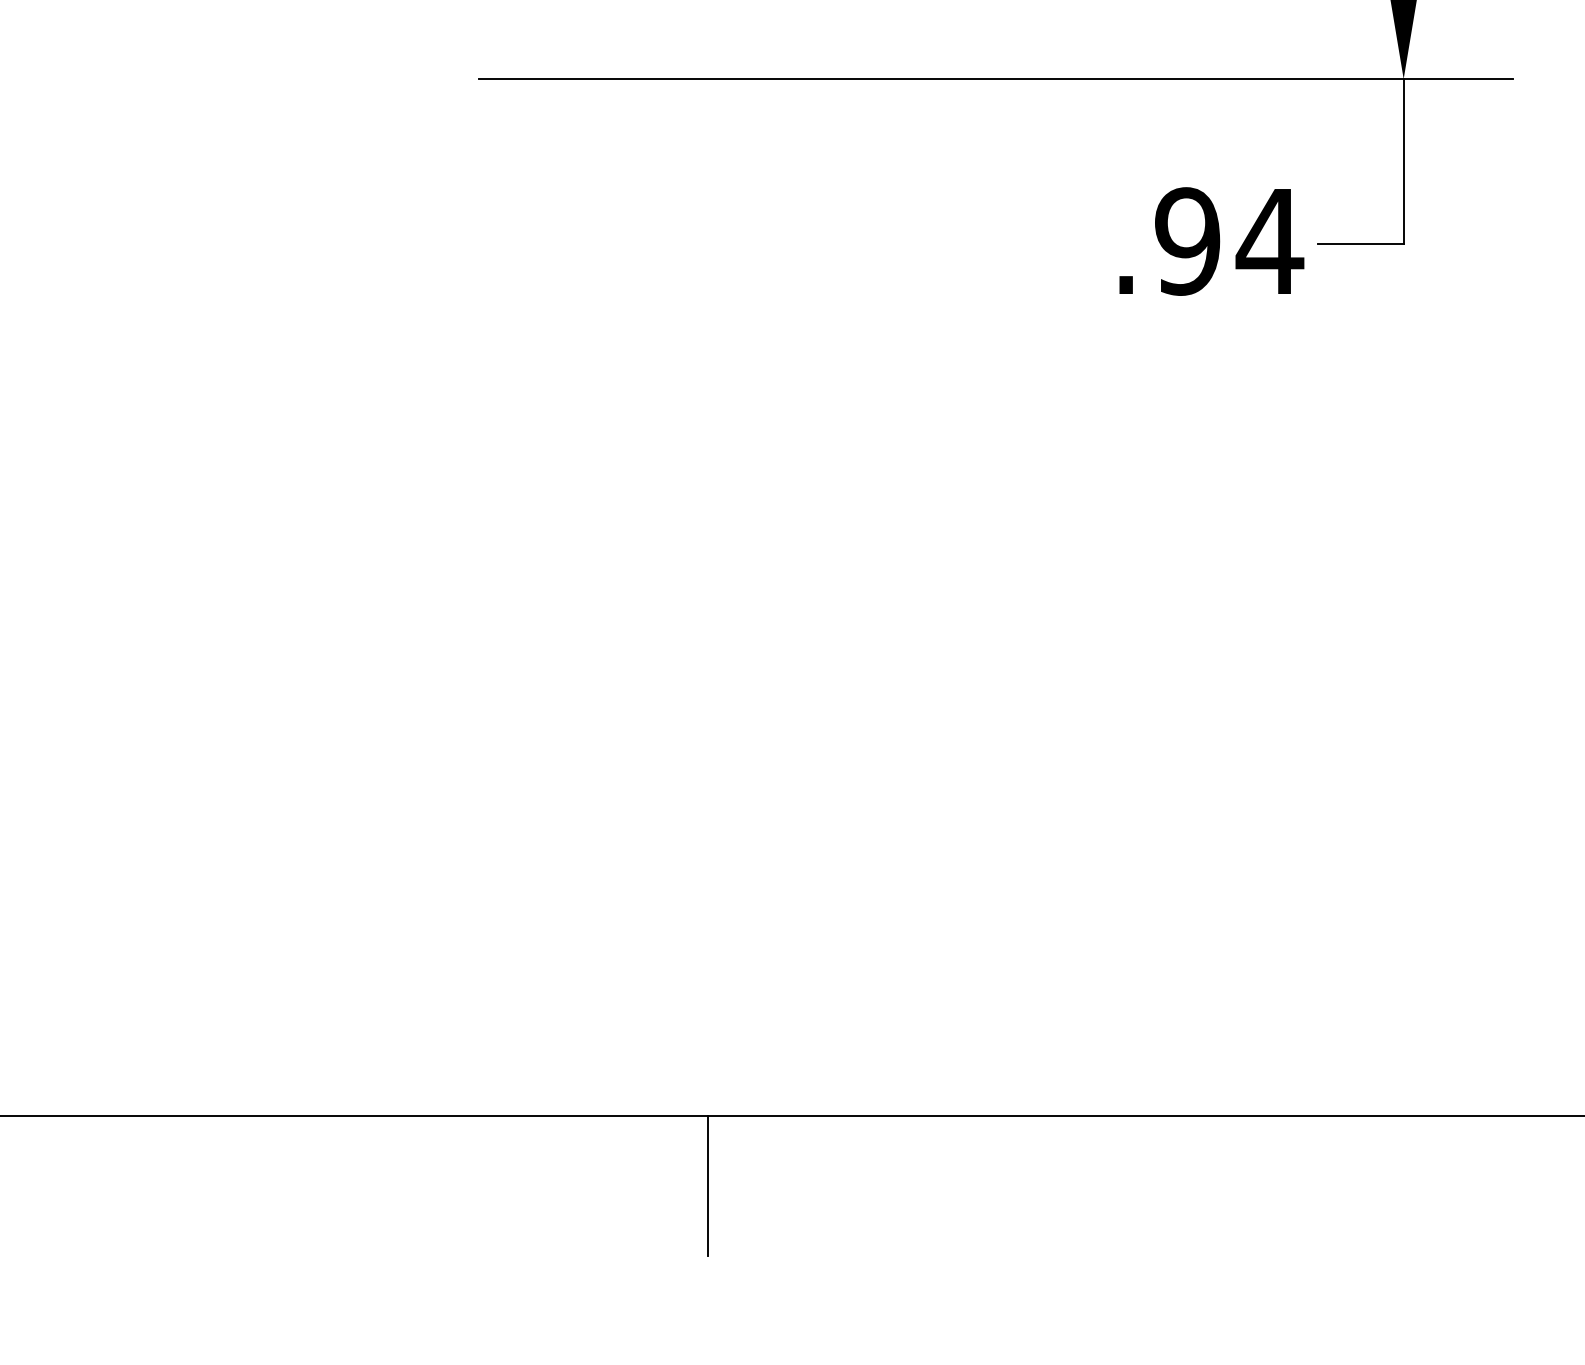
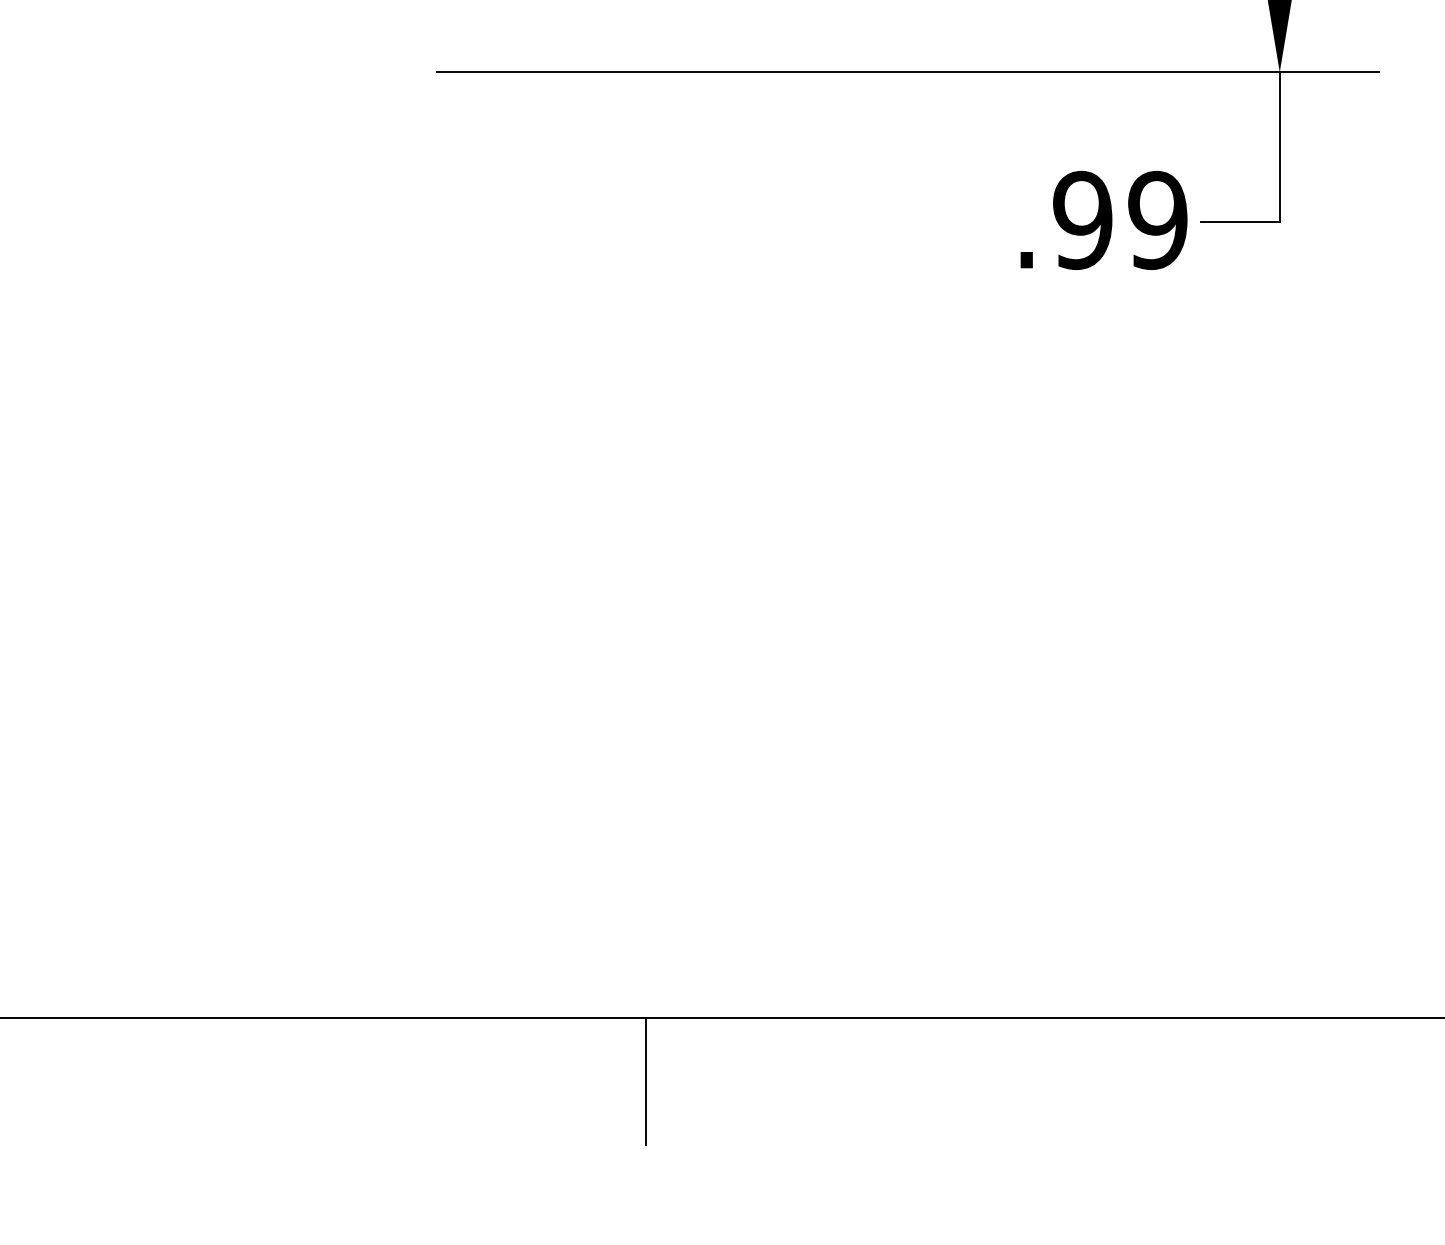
text: (1269, 241) -> (1157, 220), .94 -> .99

